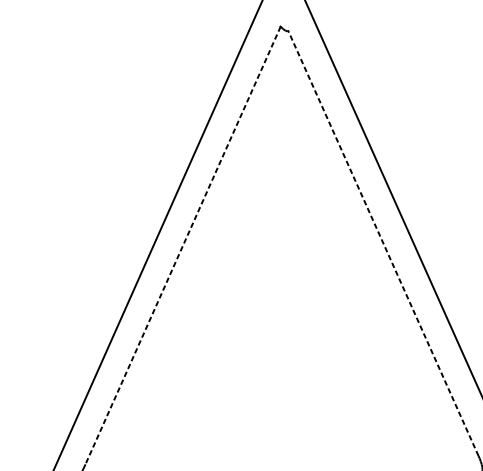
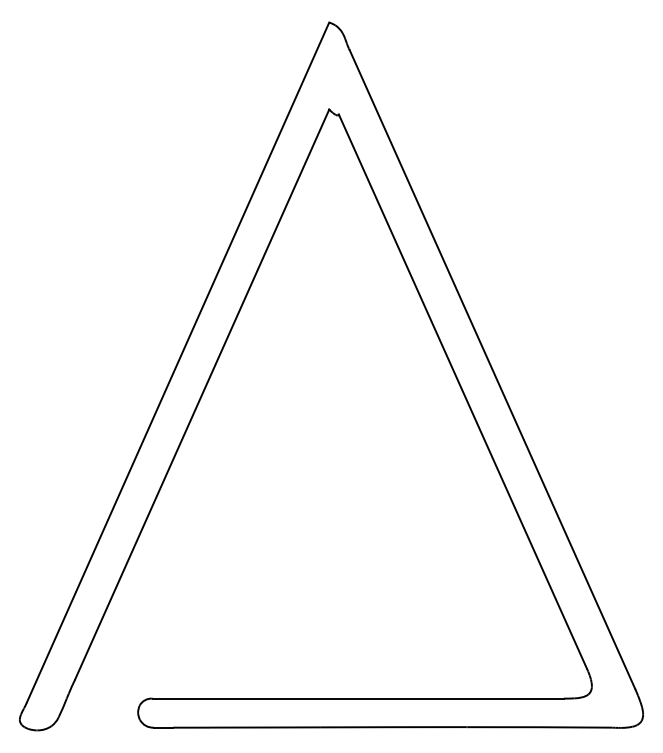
line: (383, 242) -> (462, 390), dashed -> solid
line: (183, 245) -> (202, 394), dashed -> solid

